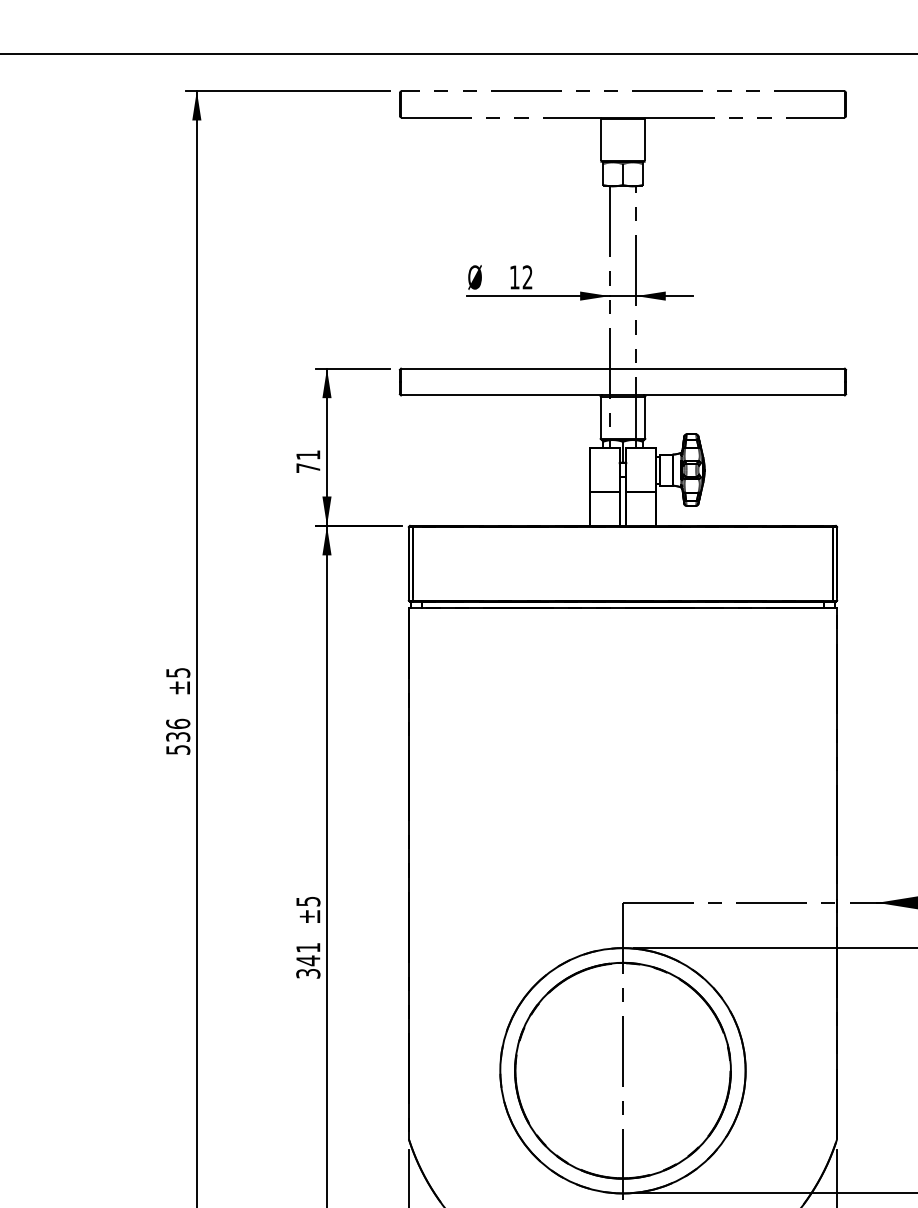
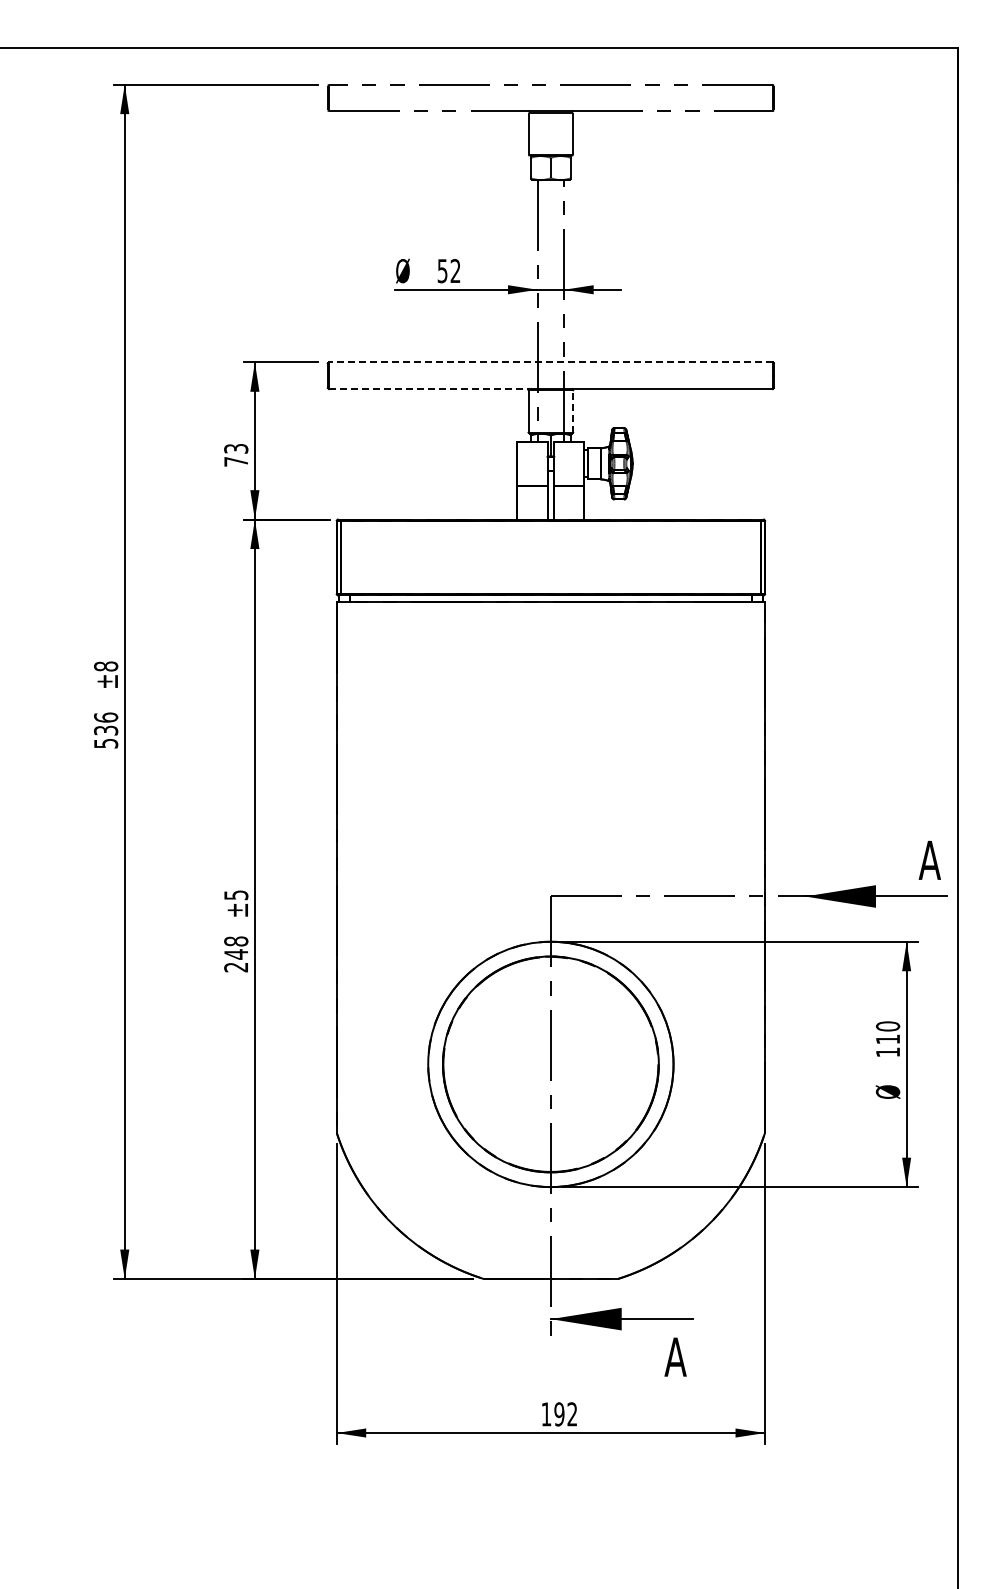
text: (514, 277) -> (442, 271), 12 -> 52
line: (622, 368) -> (550, 362), solid -> dashed
line: (501, 395) -> (429, 389), solid -> dashed
line: (645, 416) -> (573, 410), solid -> dashed
text: (308, 454) -> (236, 448), 71 -> 73
text: (178, 672) -> (106, 666), ±5 -> ±8
text: (308, 960) -> (236, 954), 341 -> 248

